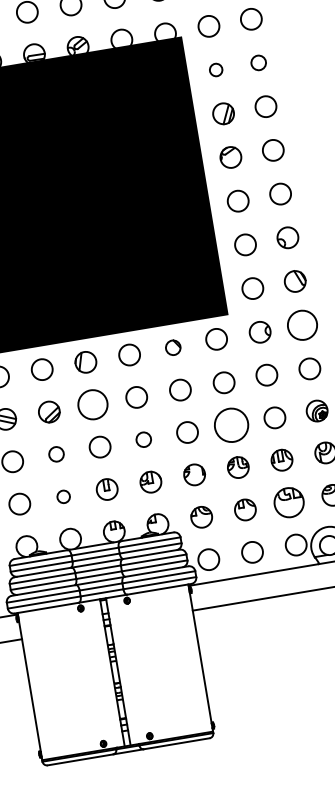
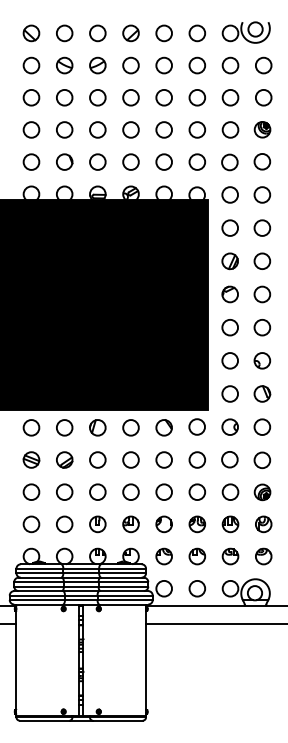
circle: (258, 62) -> (262, 227), size x1.43
circle: (215, 69) -> (229, 227), size x1.67
circle: (302, 324) -> (262, 426), size x0.71
part: (172, 347) -> (163, 427), size x1.43
circle: (92, 404) -> (97, 459), size x0.71
circle: (229, 424) -> (196, 491), size x0.62
circle: (142, 439) -> (130, 491), size x1.43
circle: (56, 453) -> (64, 491), size x1.43
circle: (63, 497) -> (64, 524), size x1.67
part: (289, 502) -> (230, 556), size x0.71

